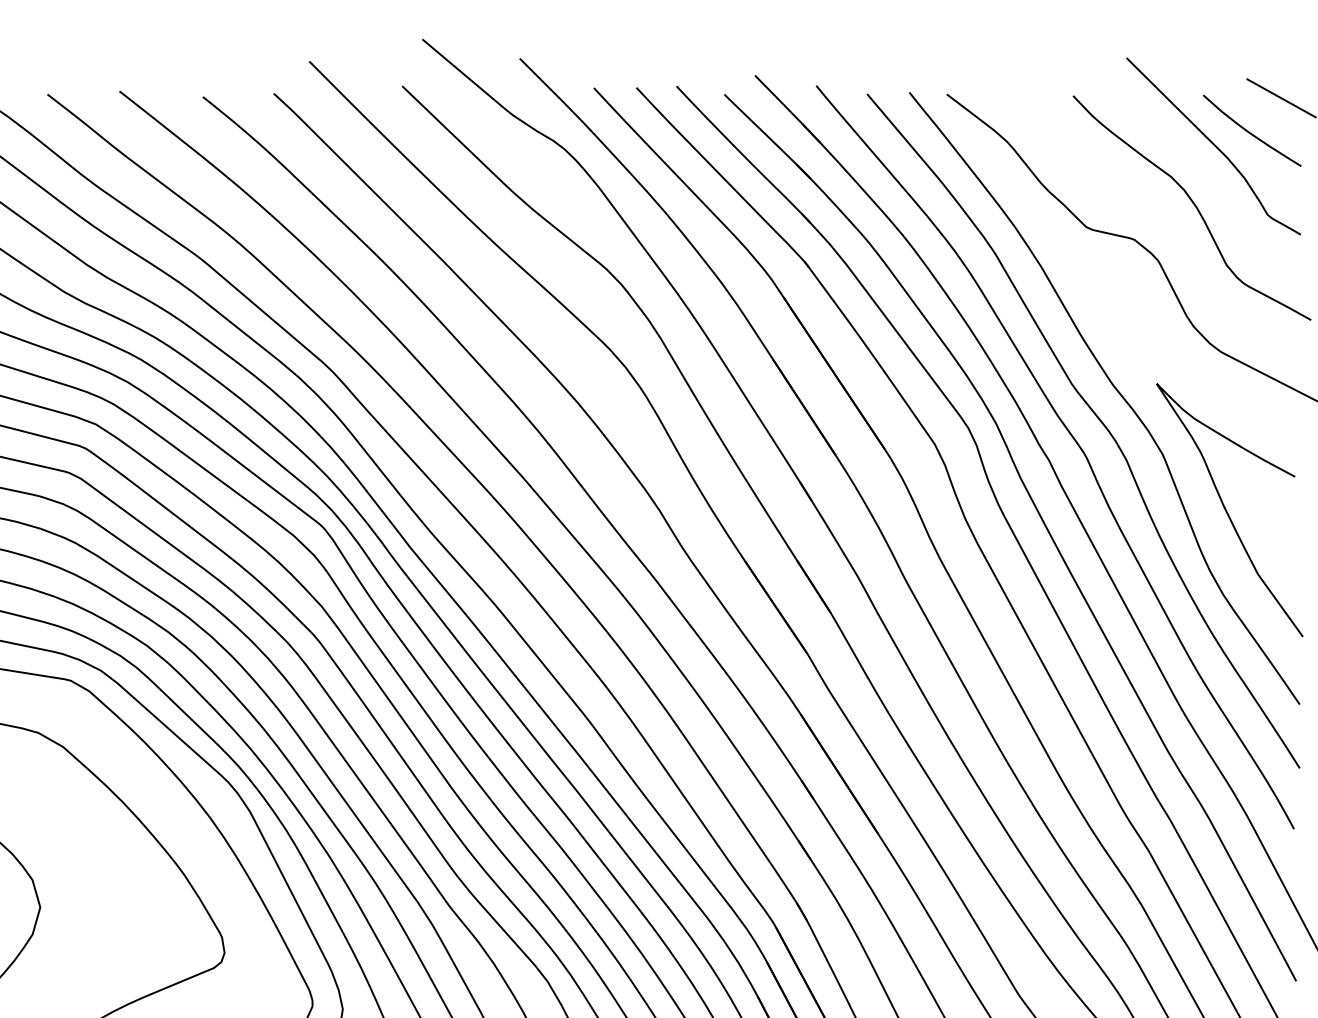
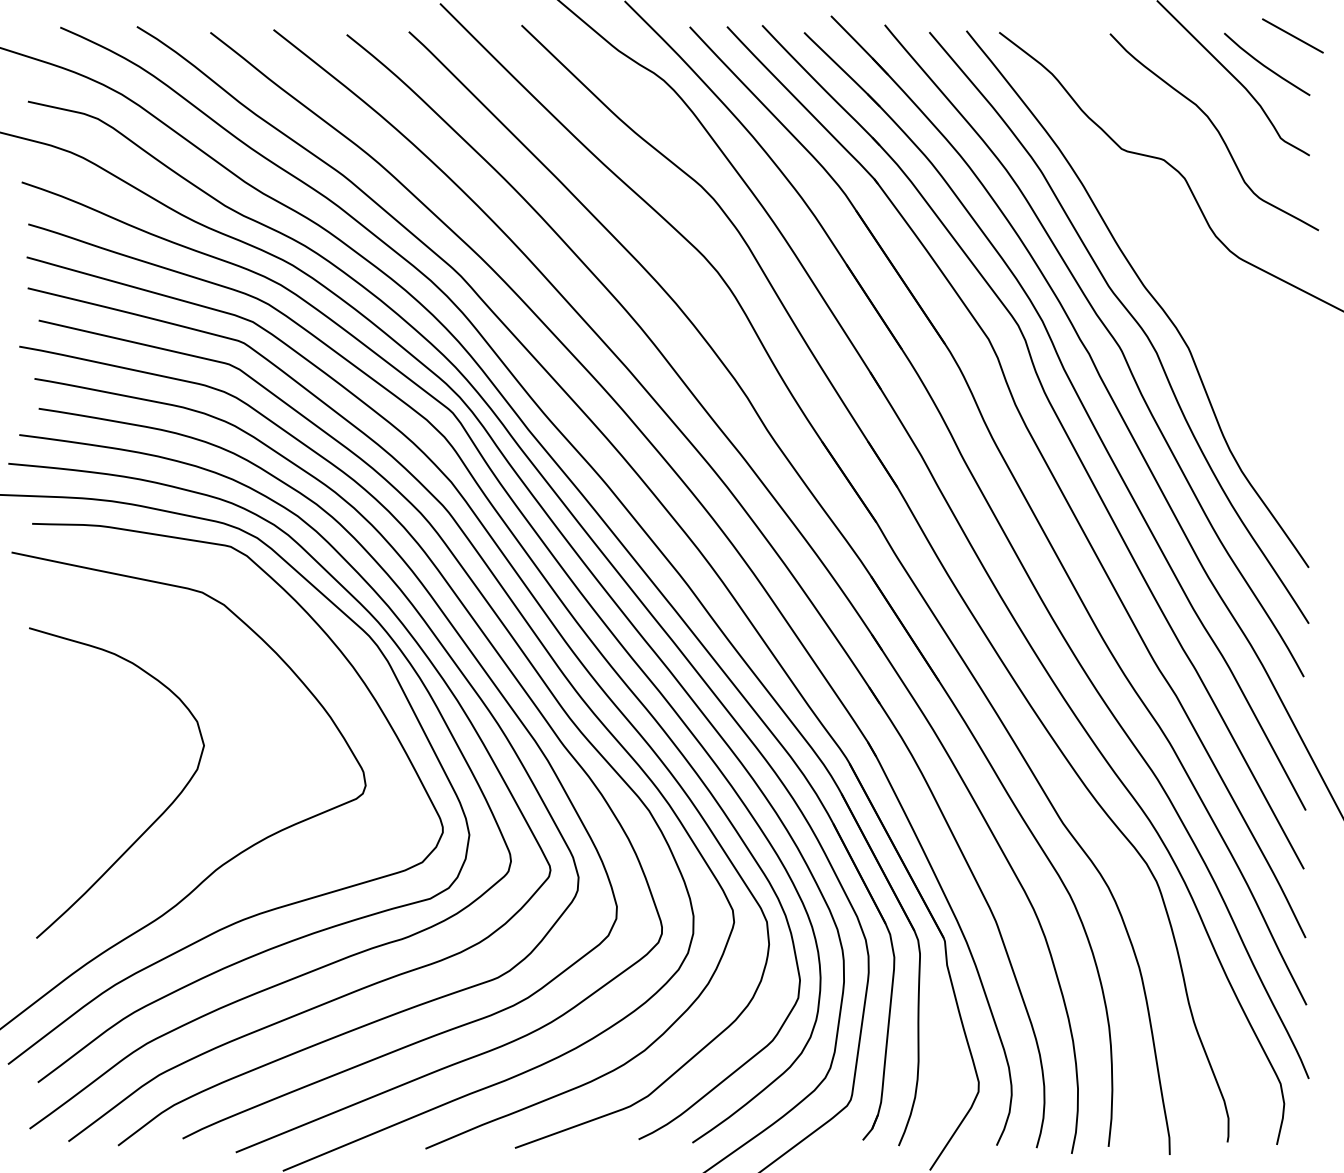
curve: (1227, 510) -> (1245, 397), removed

